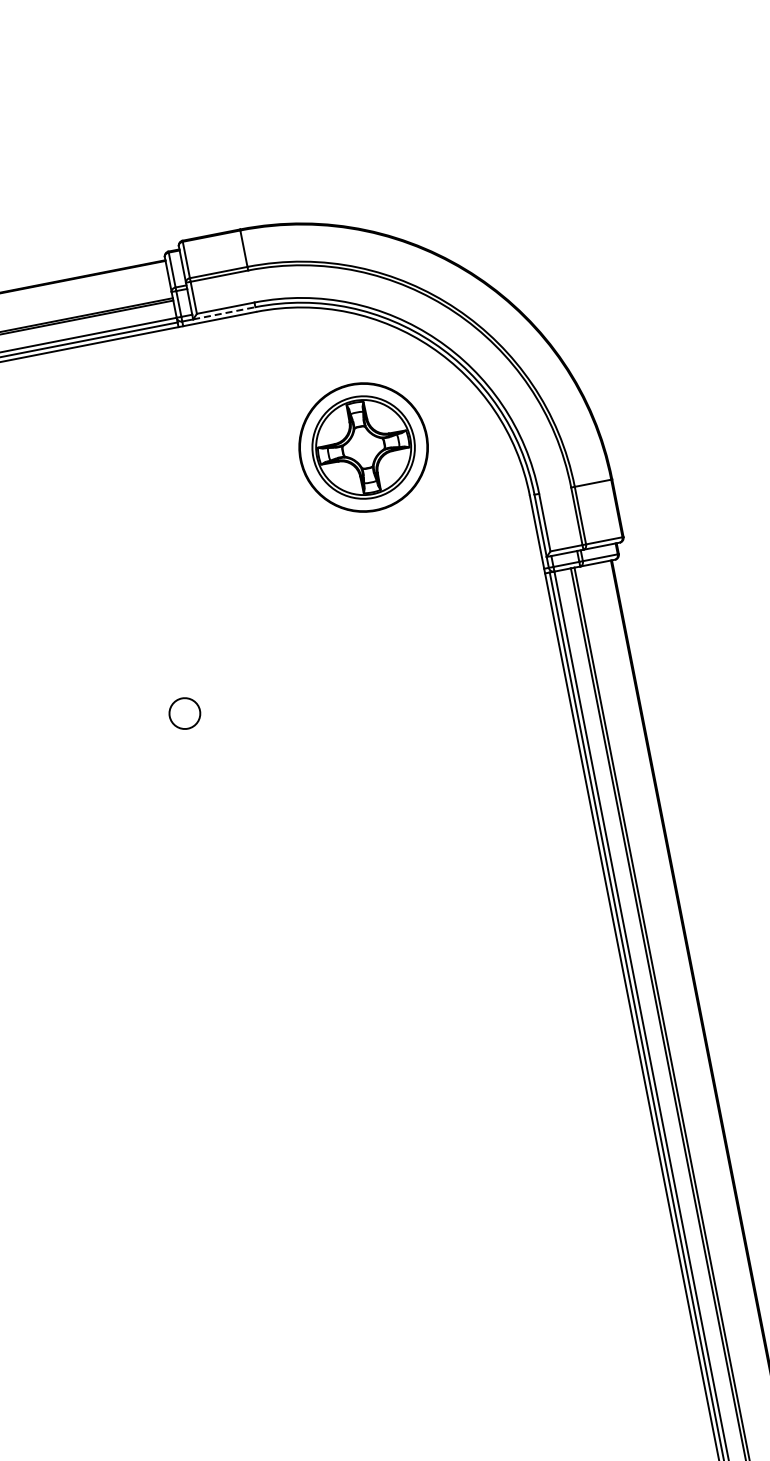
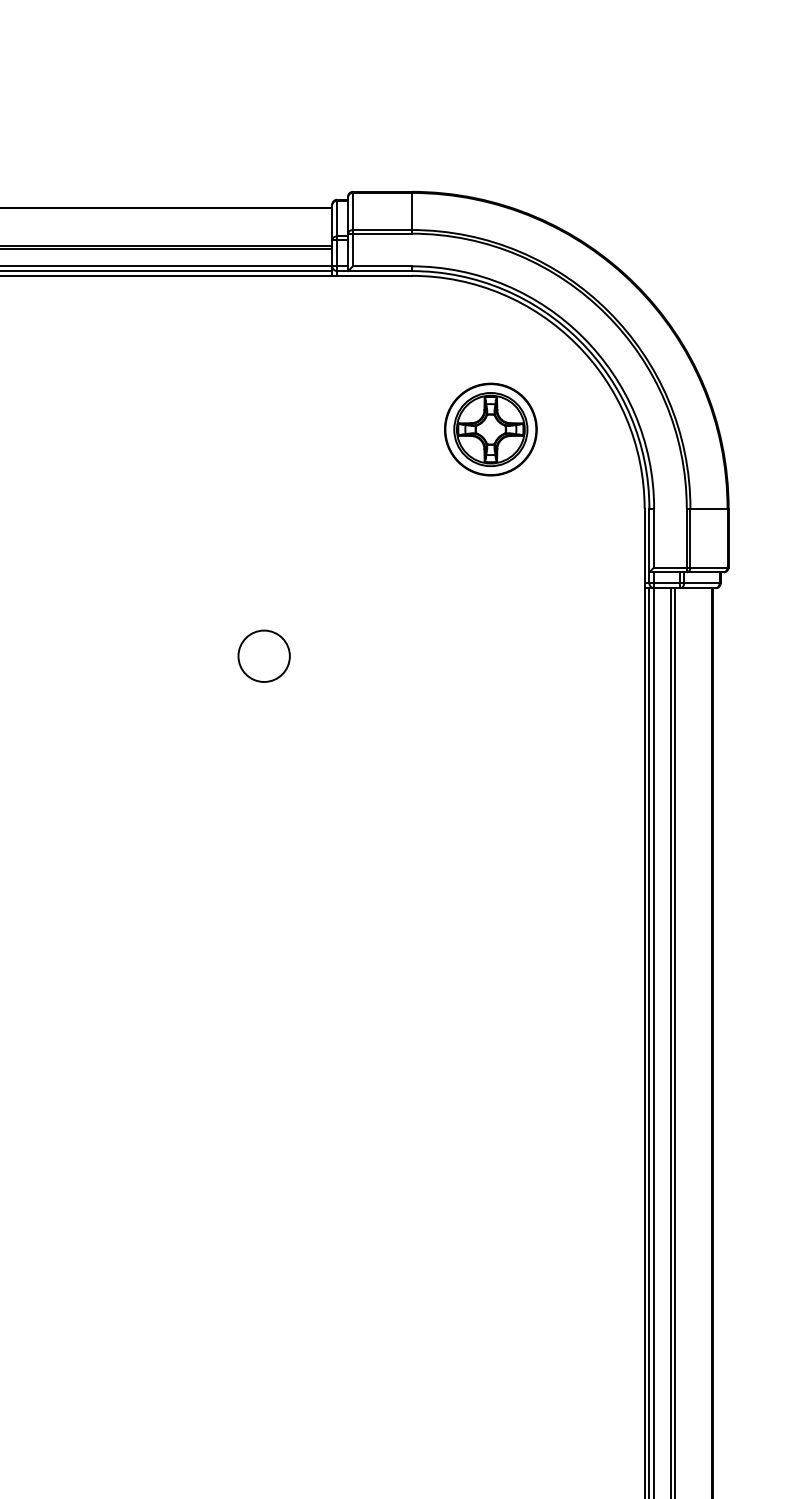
line: (223, 313) -> (379, 271), dashed -> solid
part: (363, 447) -> (490, 429), size x0.71
circle: (184, 712) -> (263, 655), size x1.67

